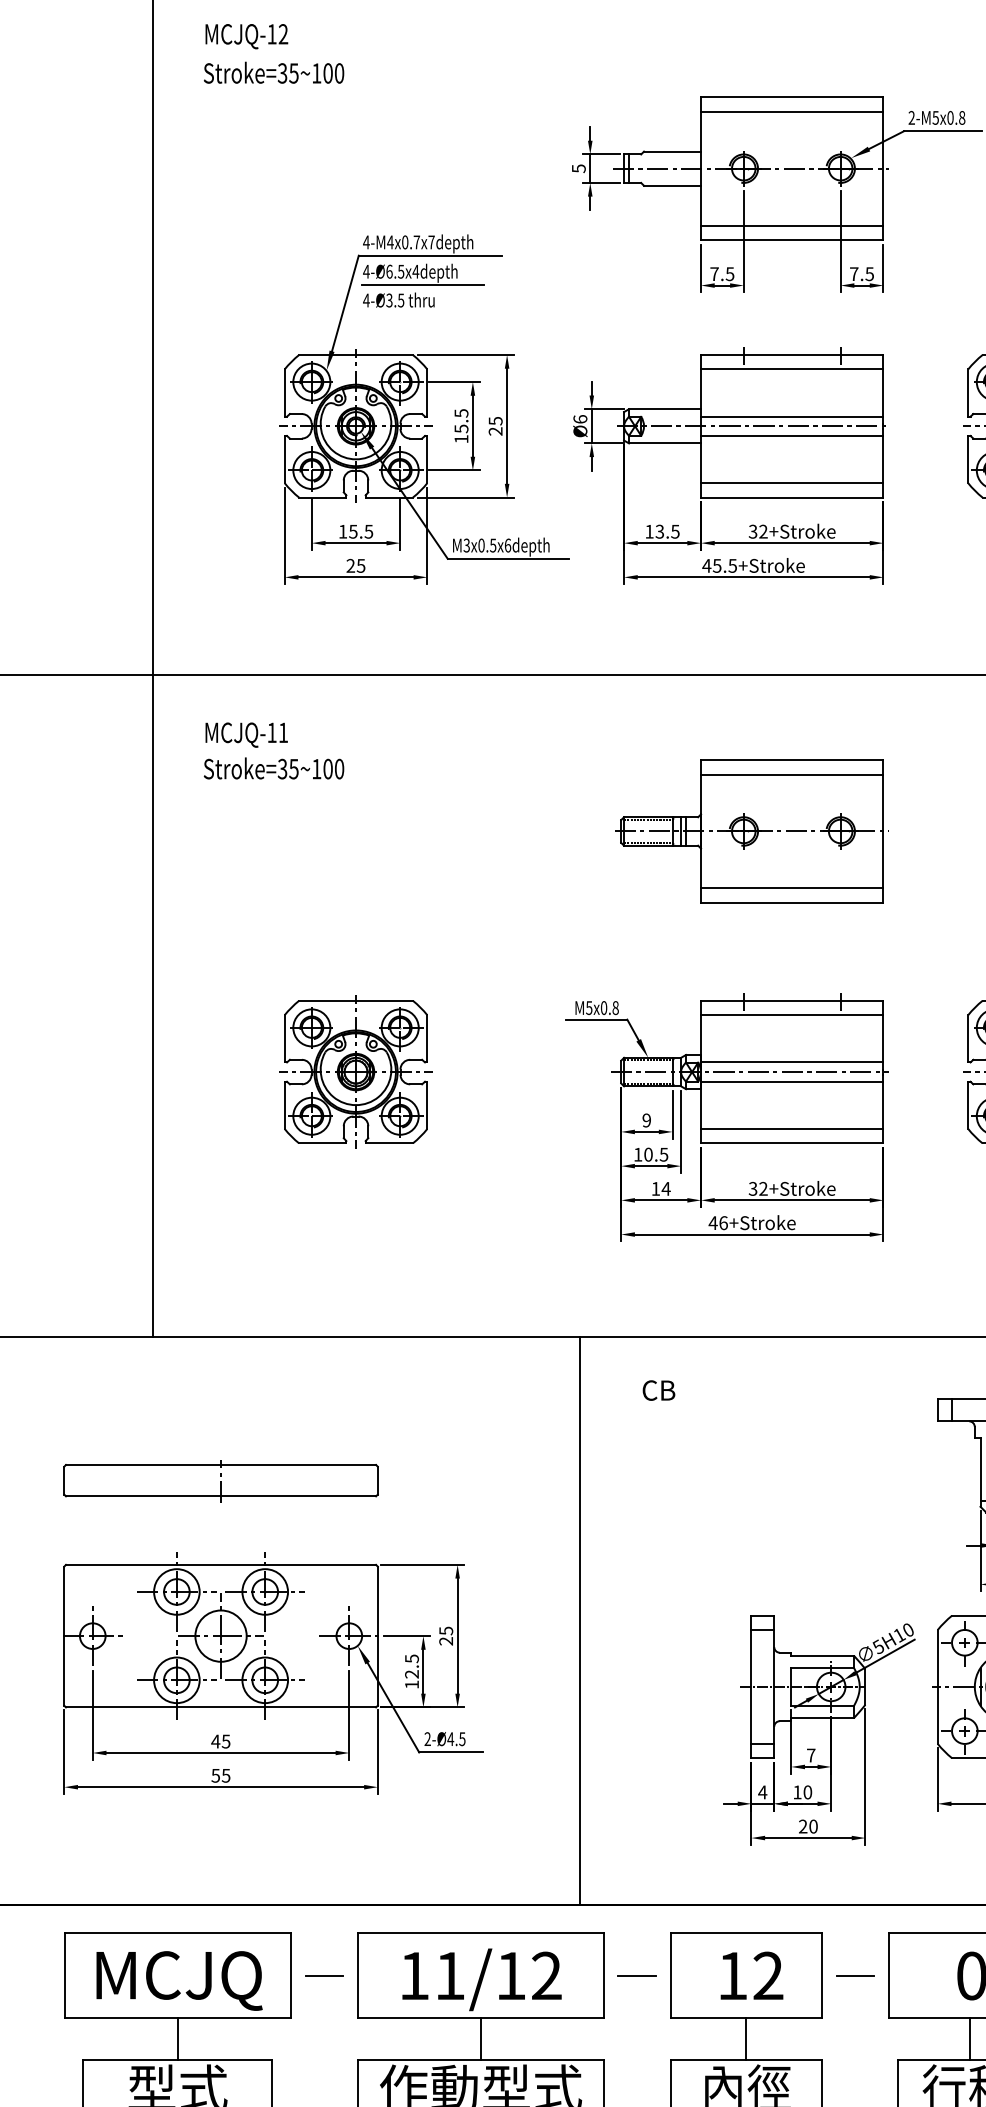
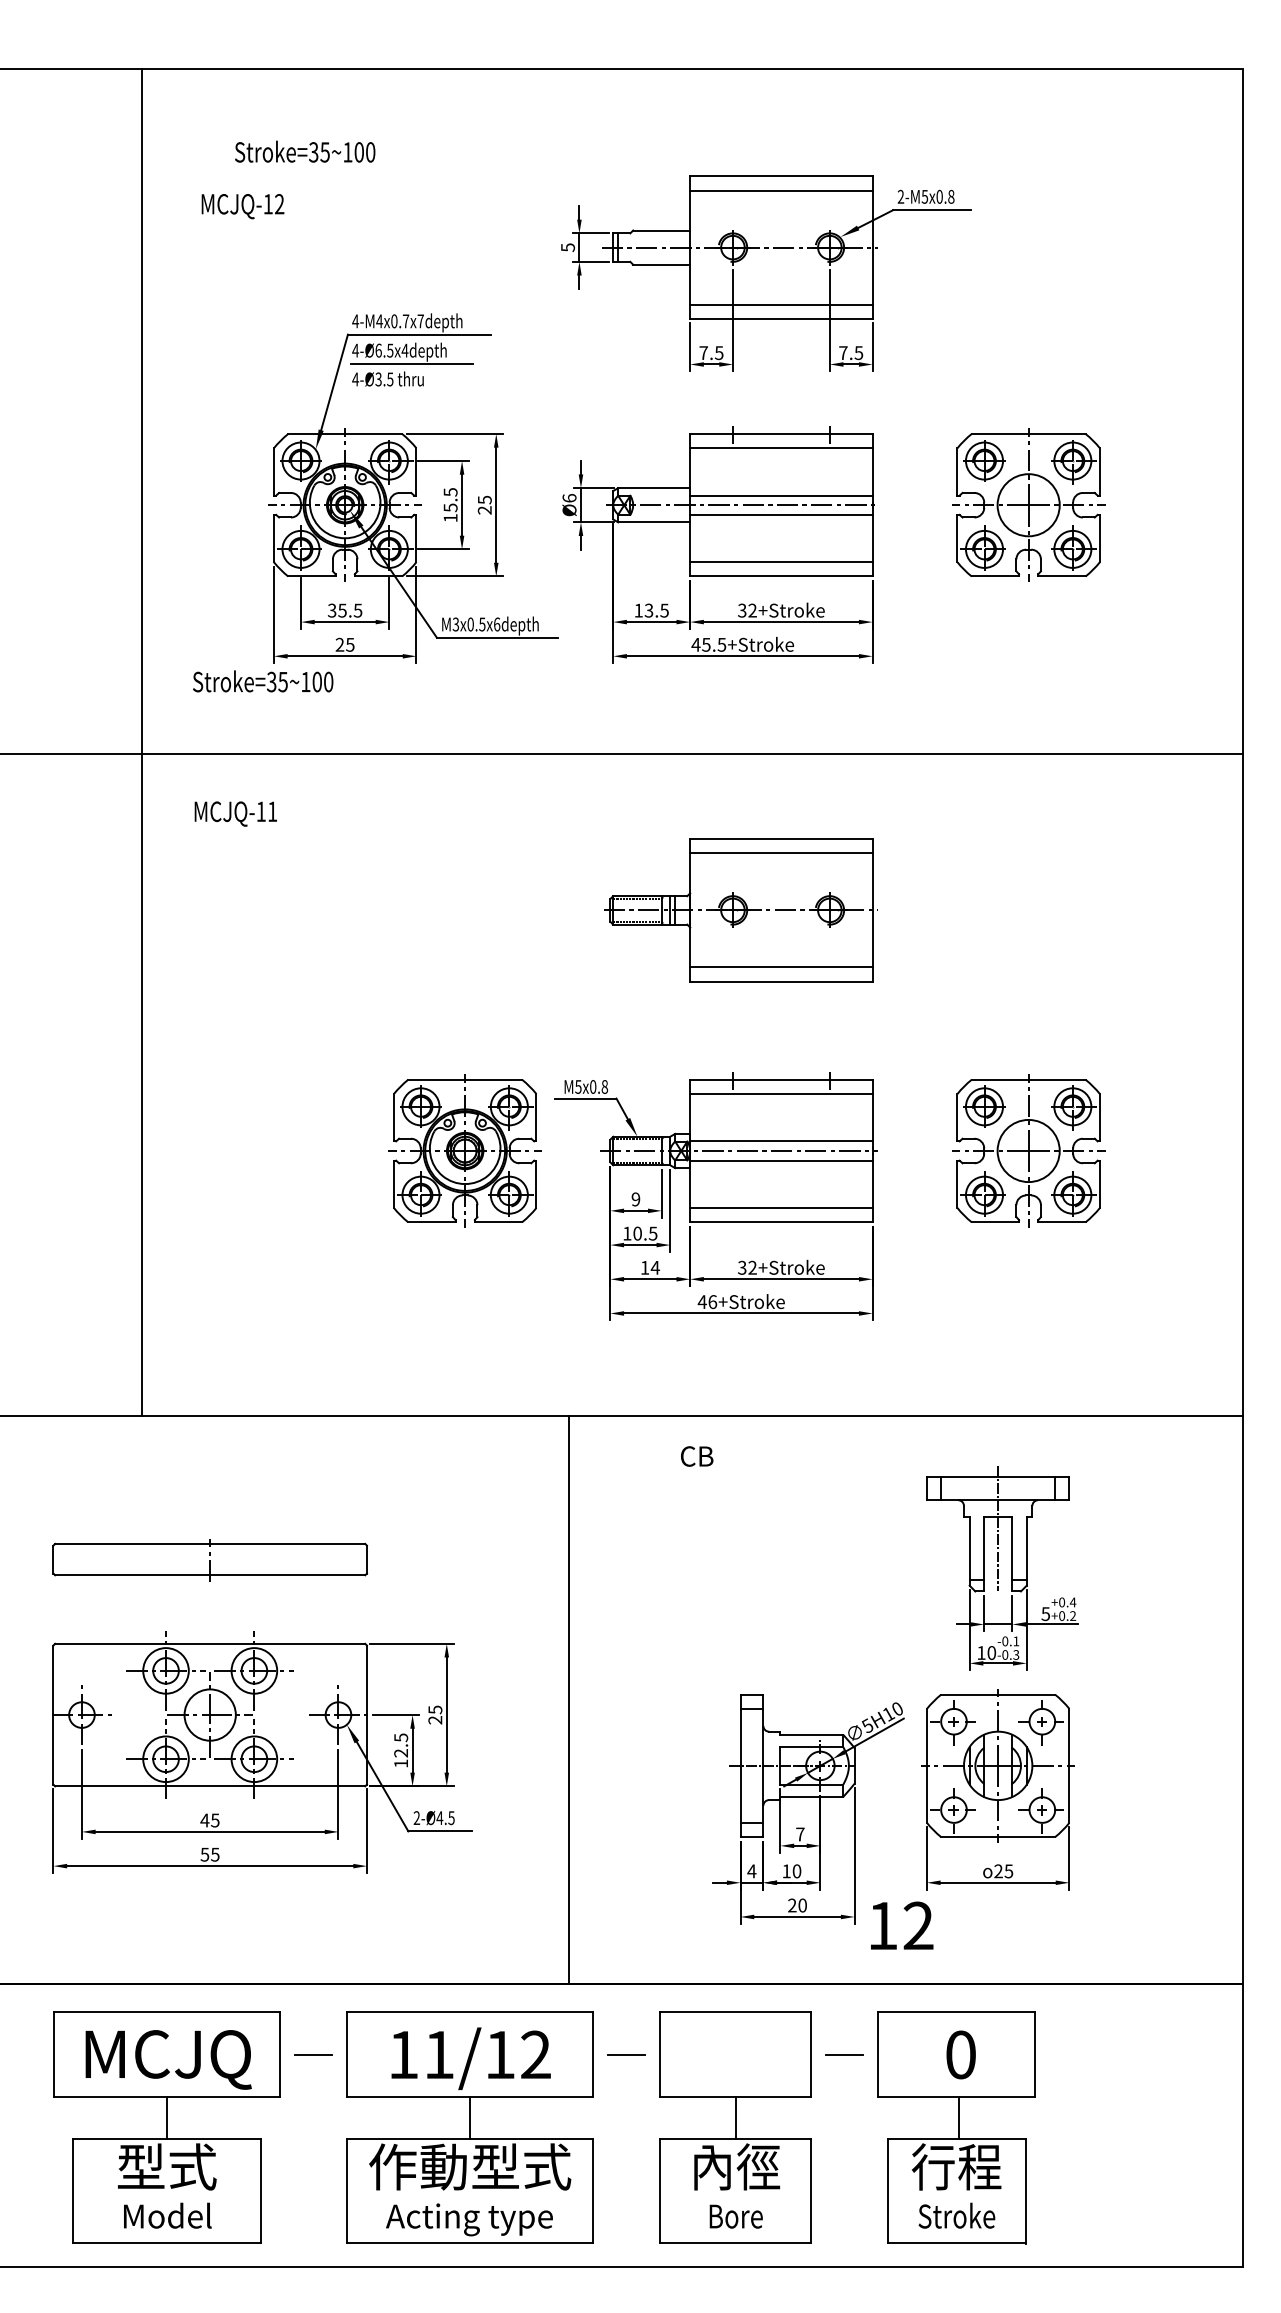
text: (246, 36) -> (242, 206), moved
text: (274, 72) -> (305, 151), moved
text: (342, 531) -> (331, 610), 15.5 -> 35.5
text: (274, 768) -> (263, 681), moved
part: (355, 1071) -> (464, 1150), moved
text: (659, 1390) -> (697, 1456), moved
text: (752, 1975) -> (902, 1925), moved

